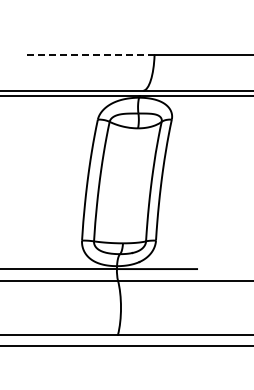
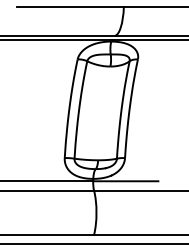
line: (88, 55) -> (70, 7), dashed -> solid

